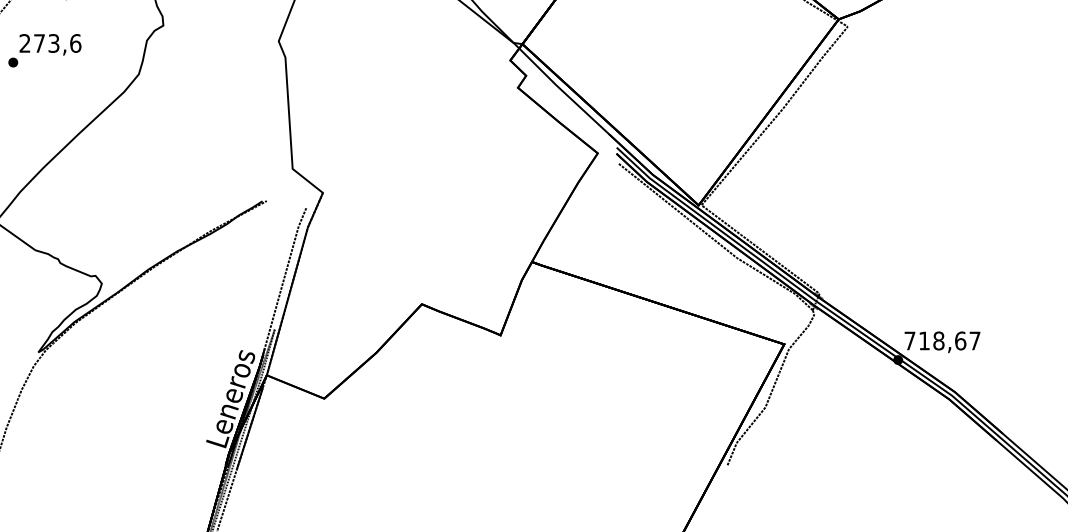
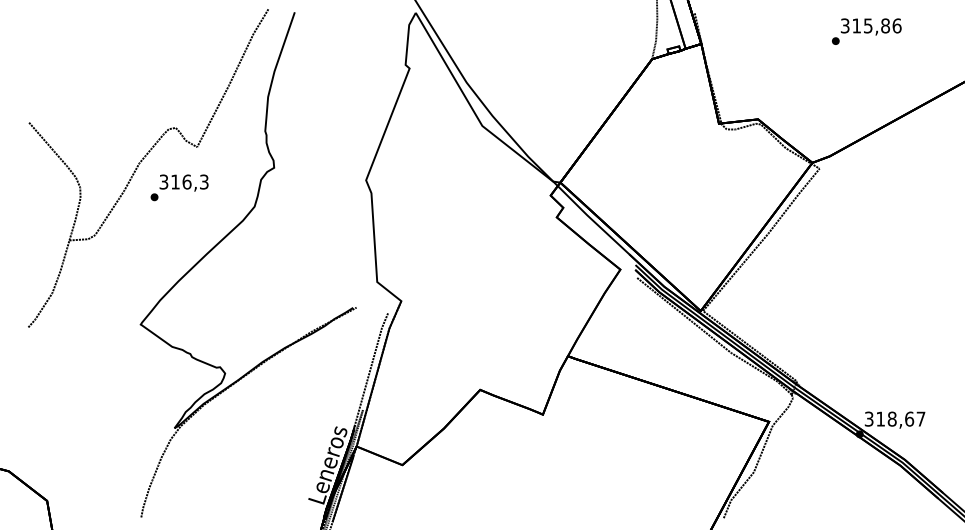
text: (49, 42) -> (183, 181), 273,6 -> 316,3
text: (909, 340) -> (868, 418), 718,67 -> 318,67

